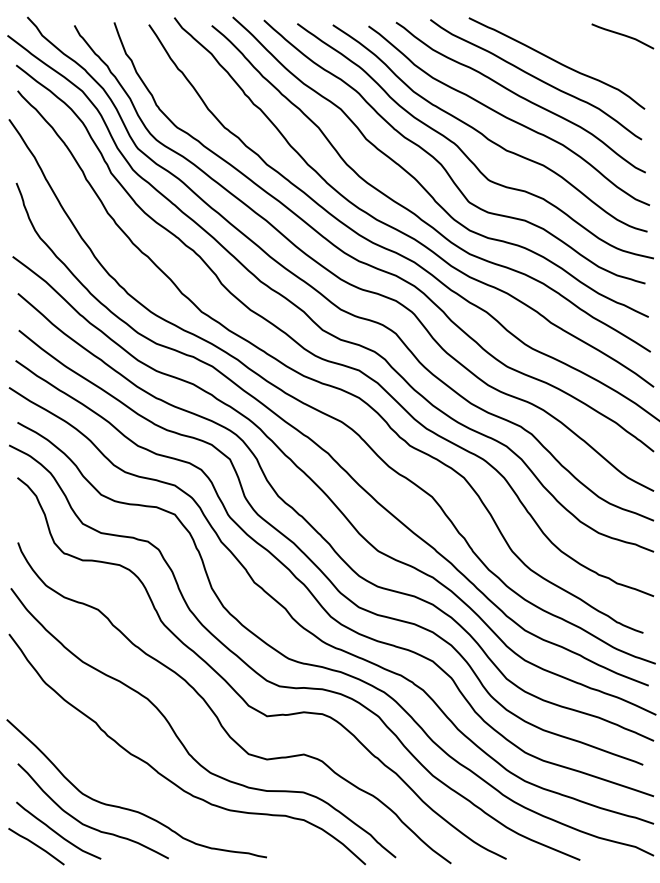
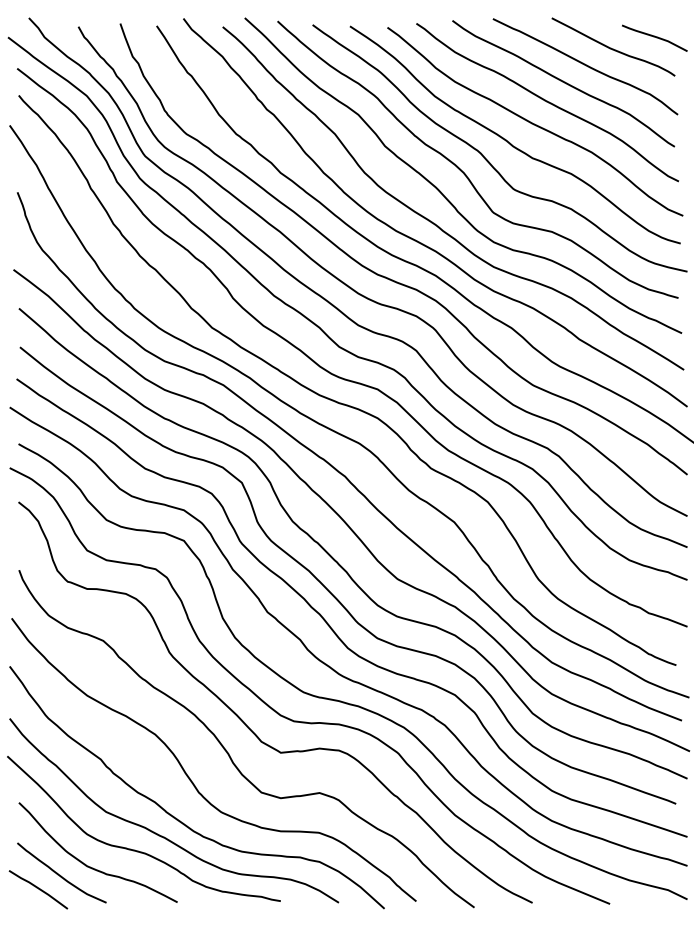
curve: (583, 46) -> (613, 48), added
curve: (154, 794) -> (162, 835), added

